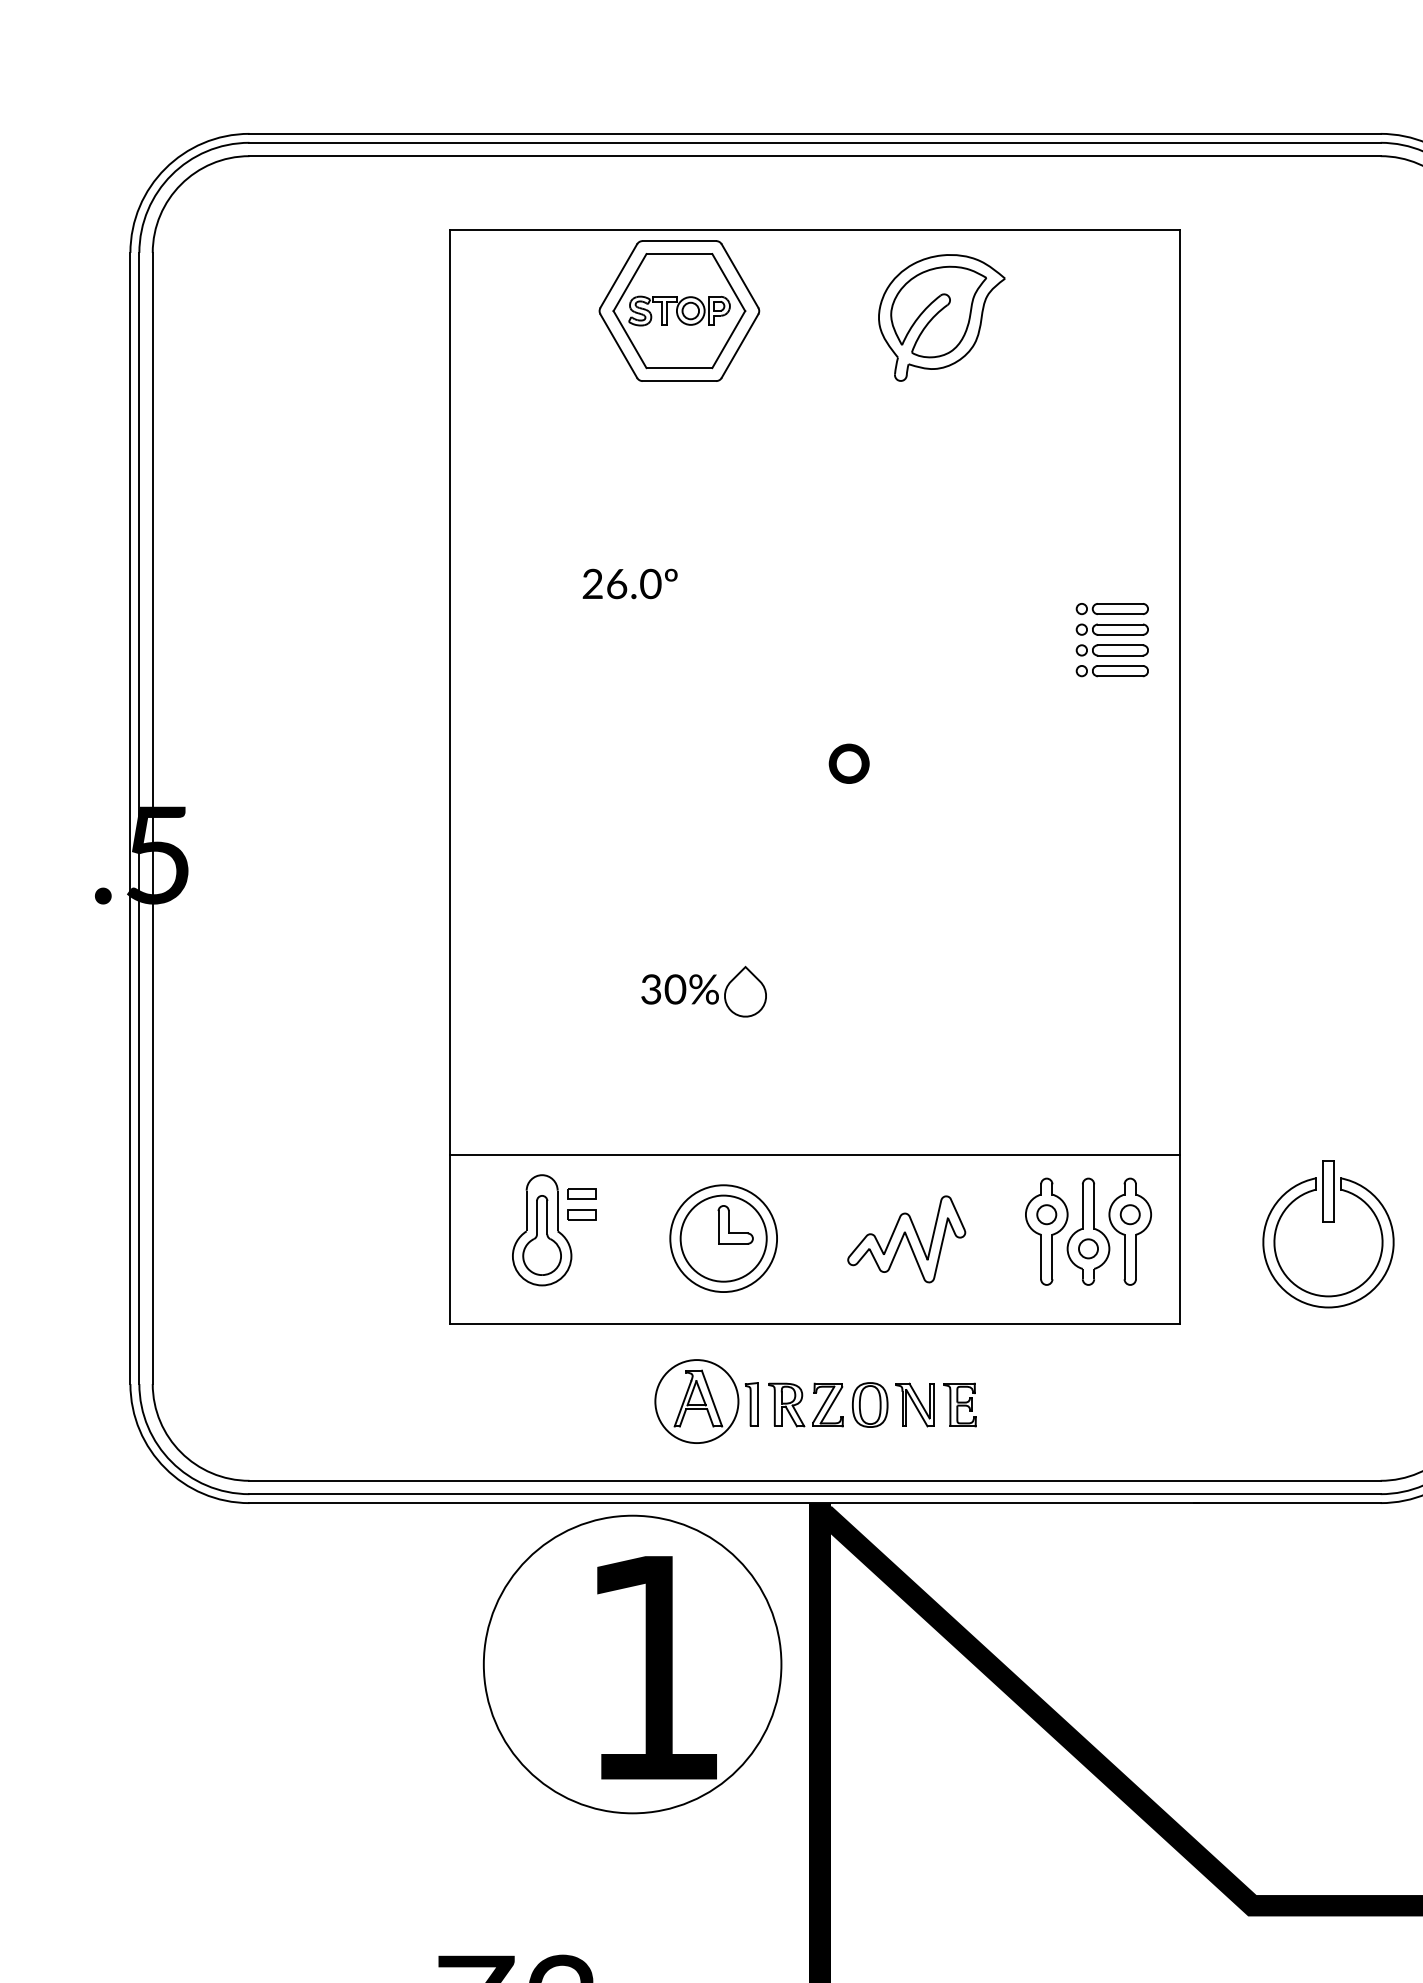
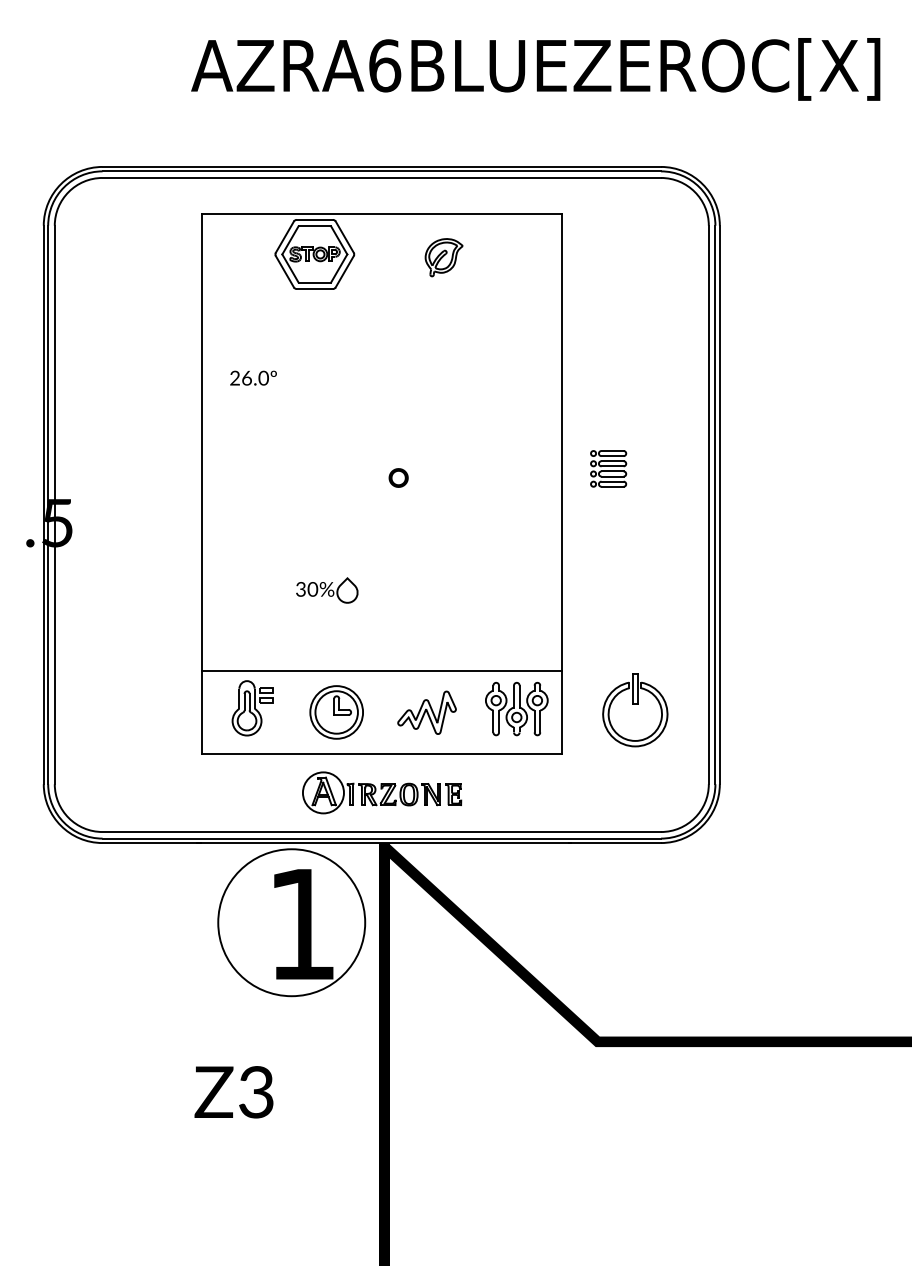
part: (939, 317) -> (443, 257), size x0.6
text: (630, 582) -> (253, 377), moved
part: (1112, 639) -> (608, 468), moved

